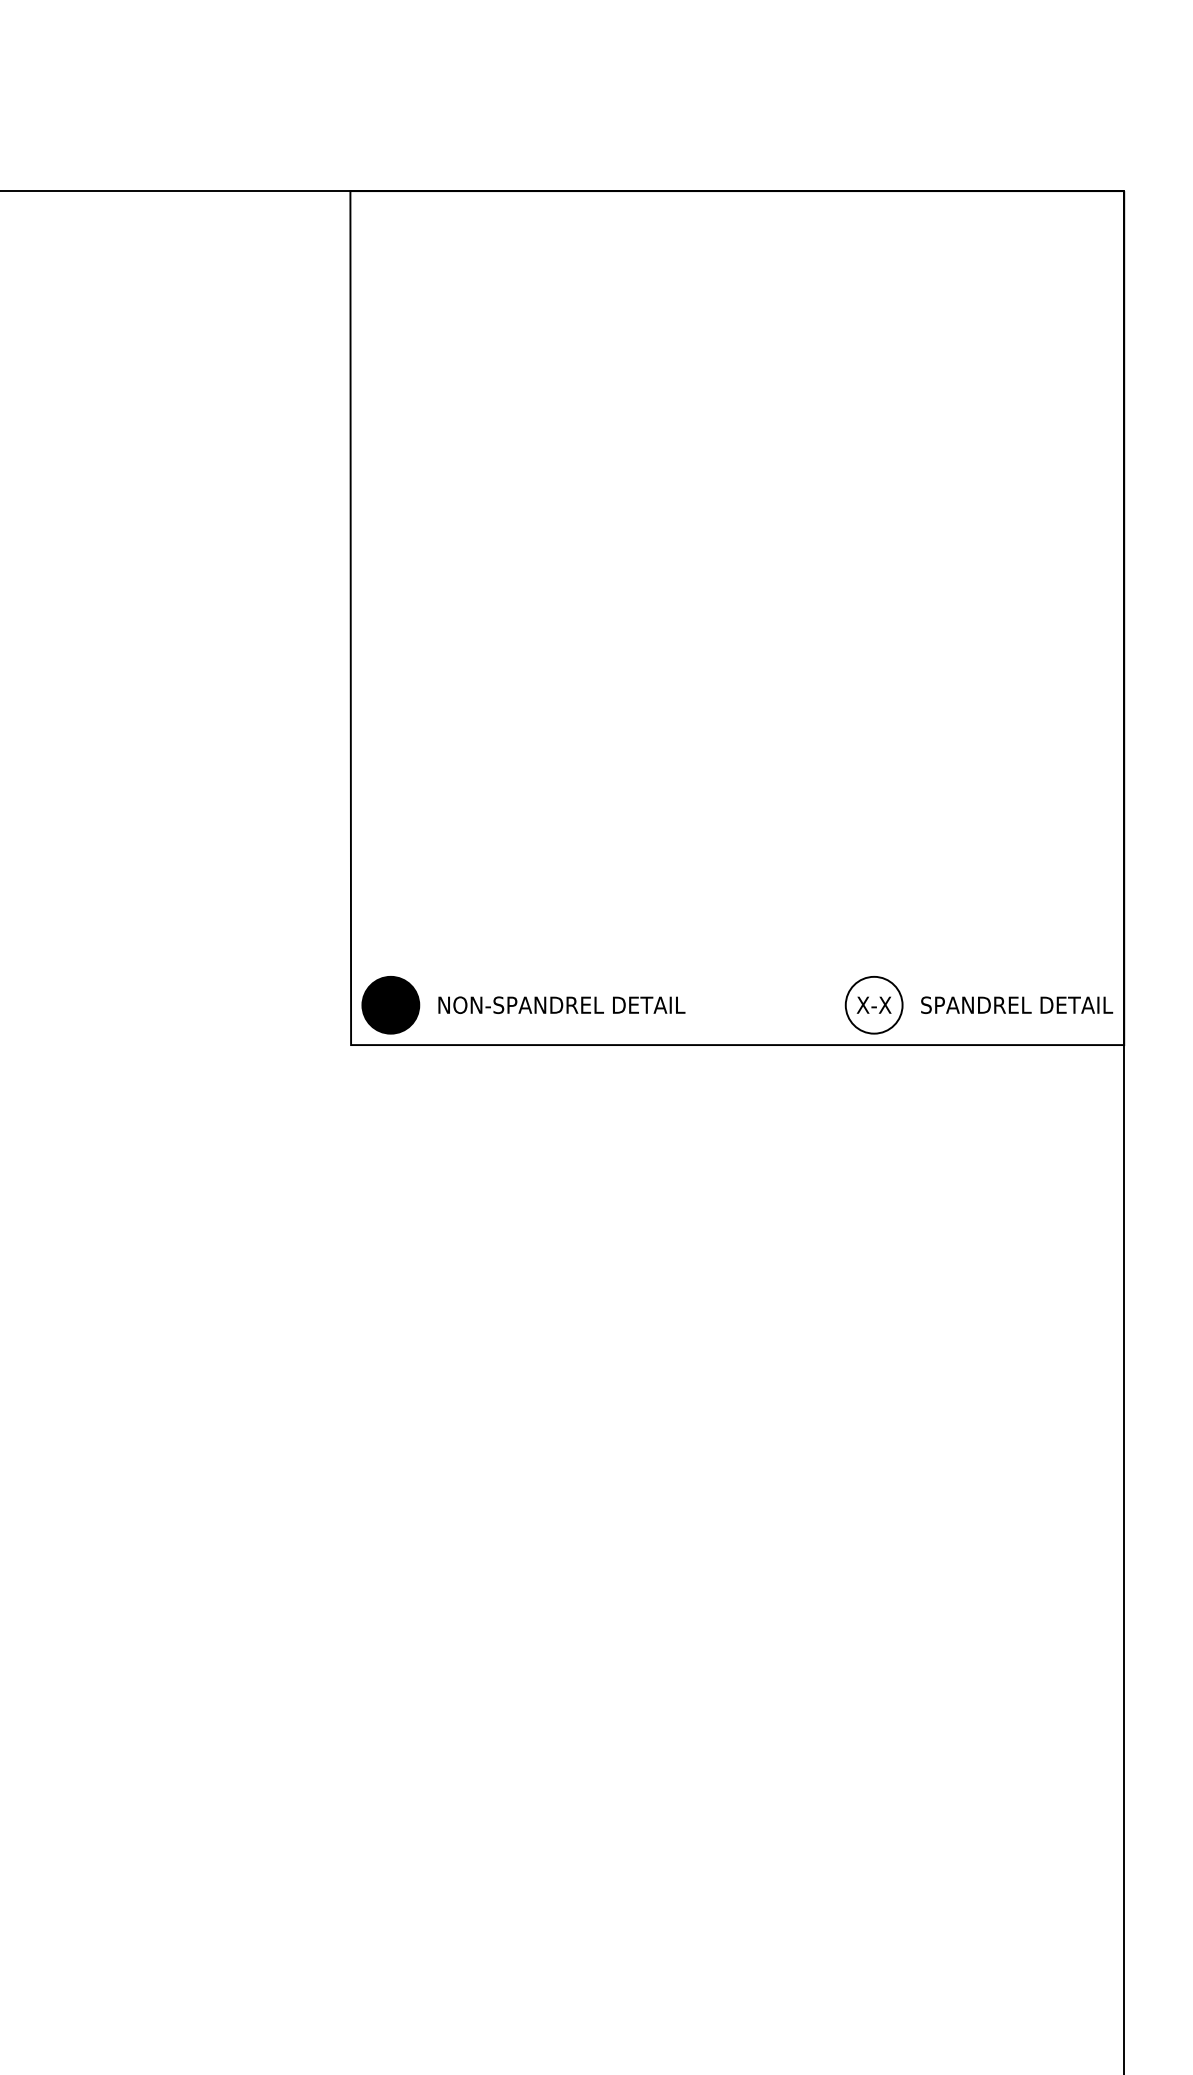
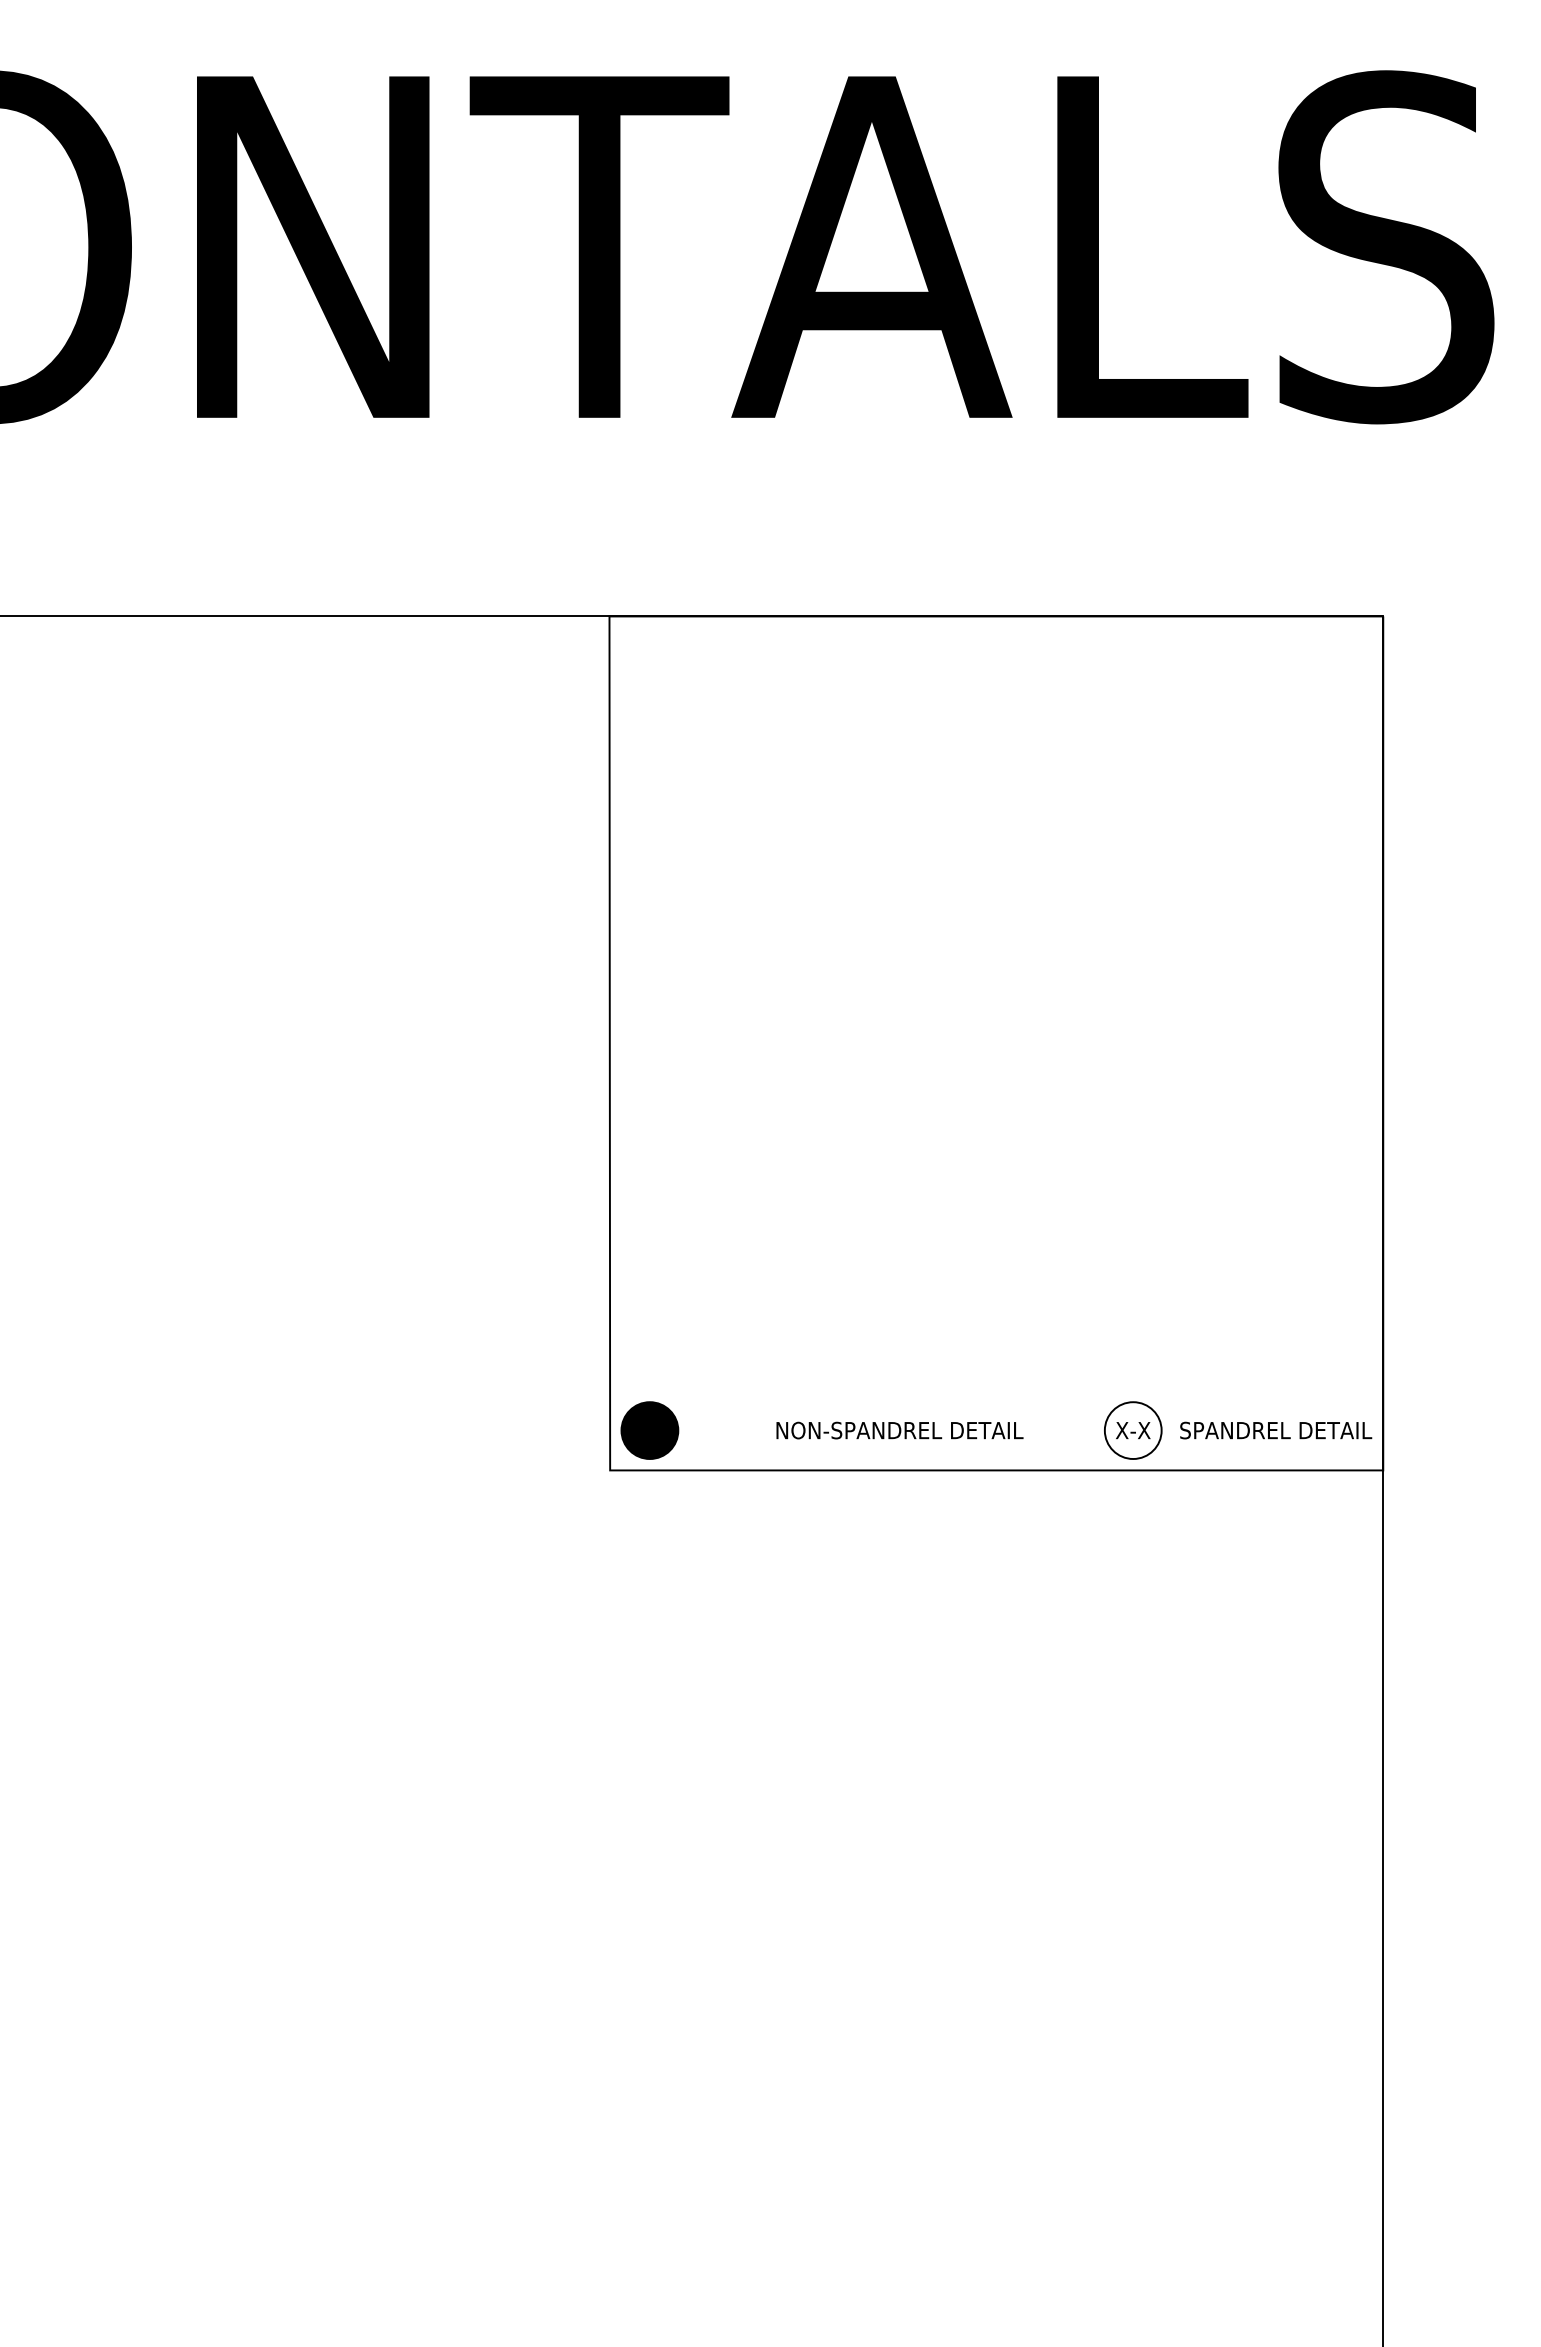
text: (561, 1005) -> (899, 1430), moved

